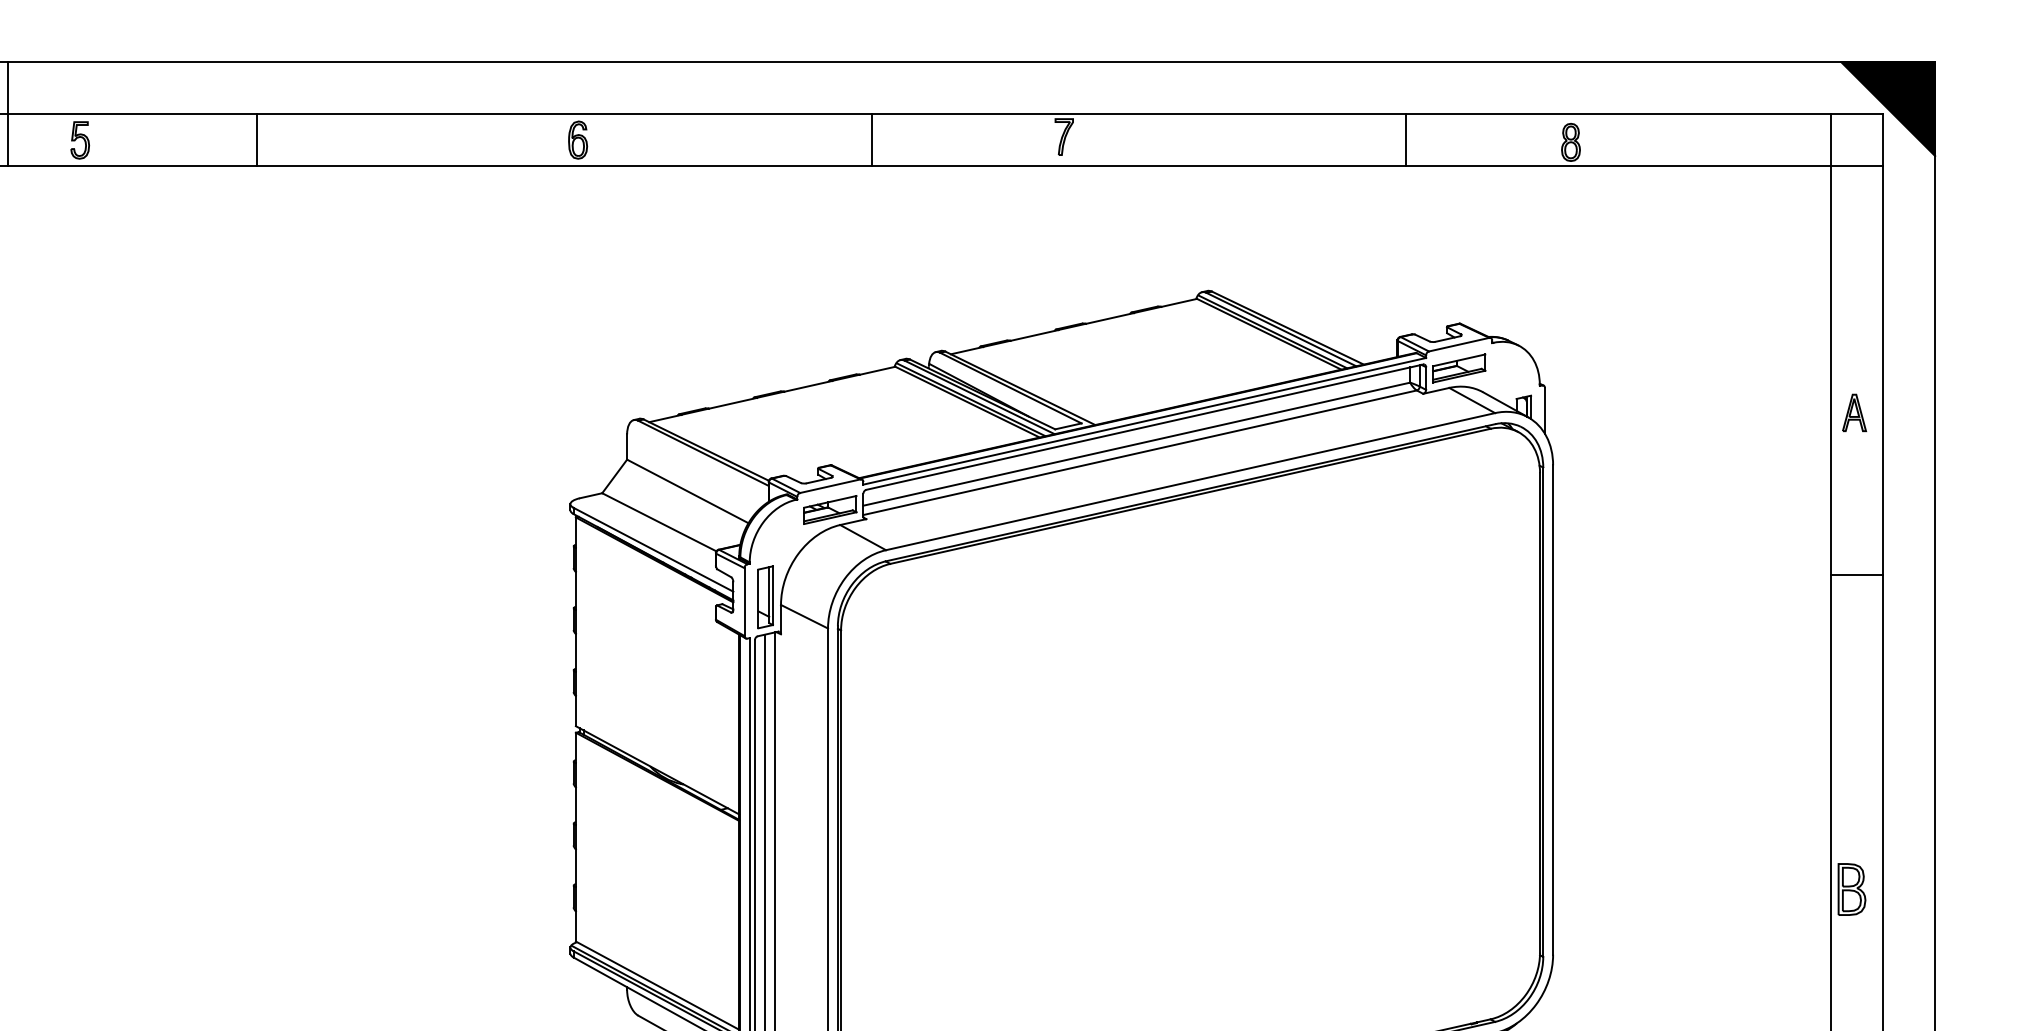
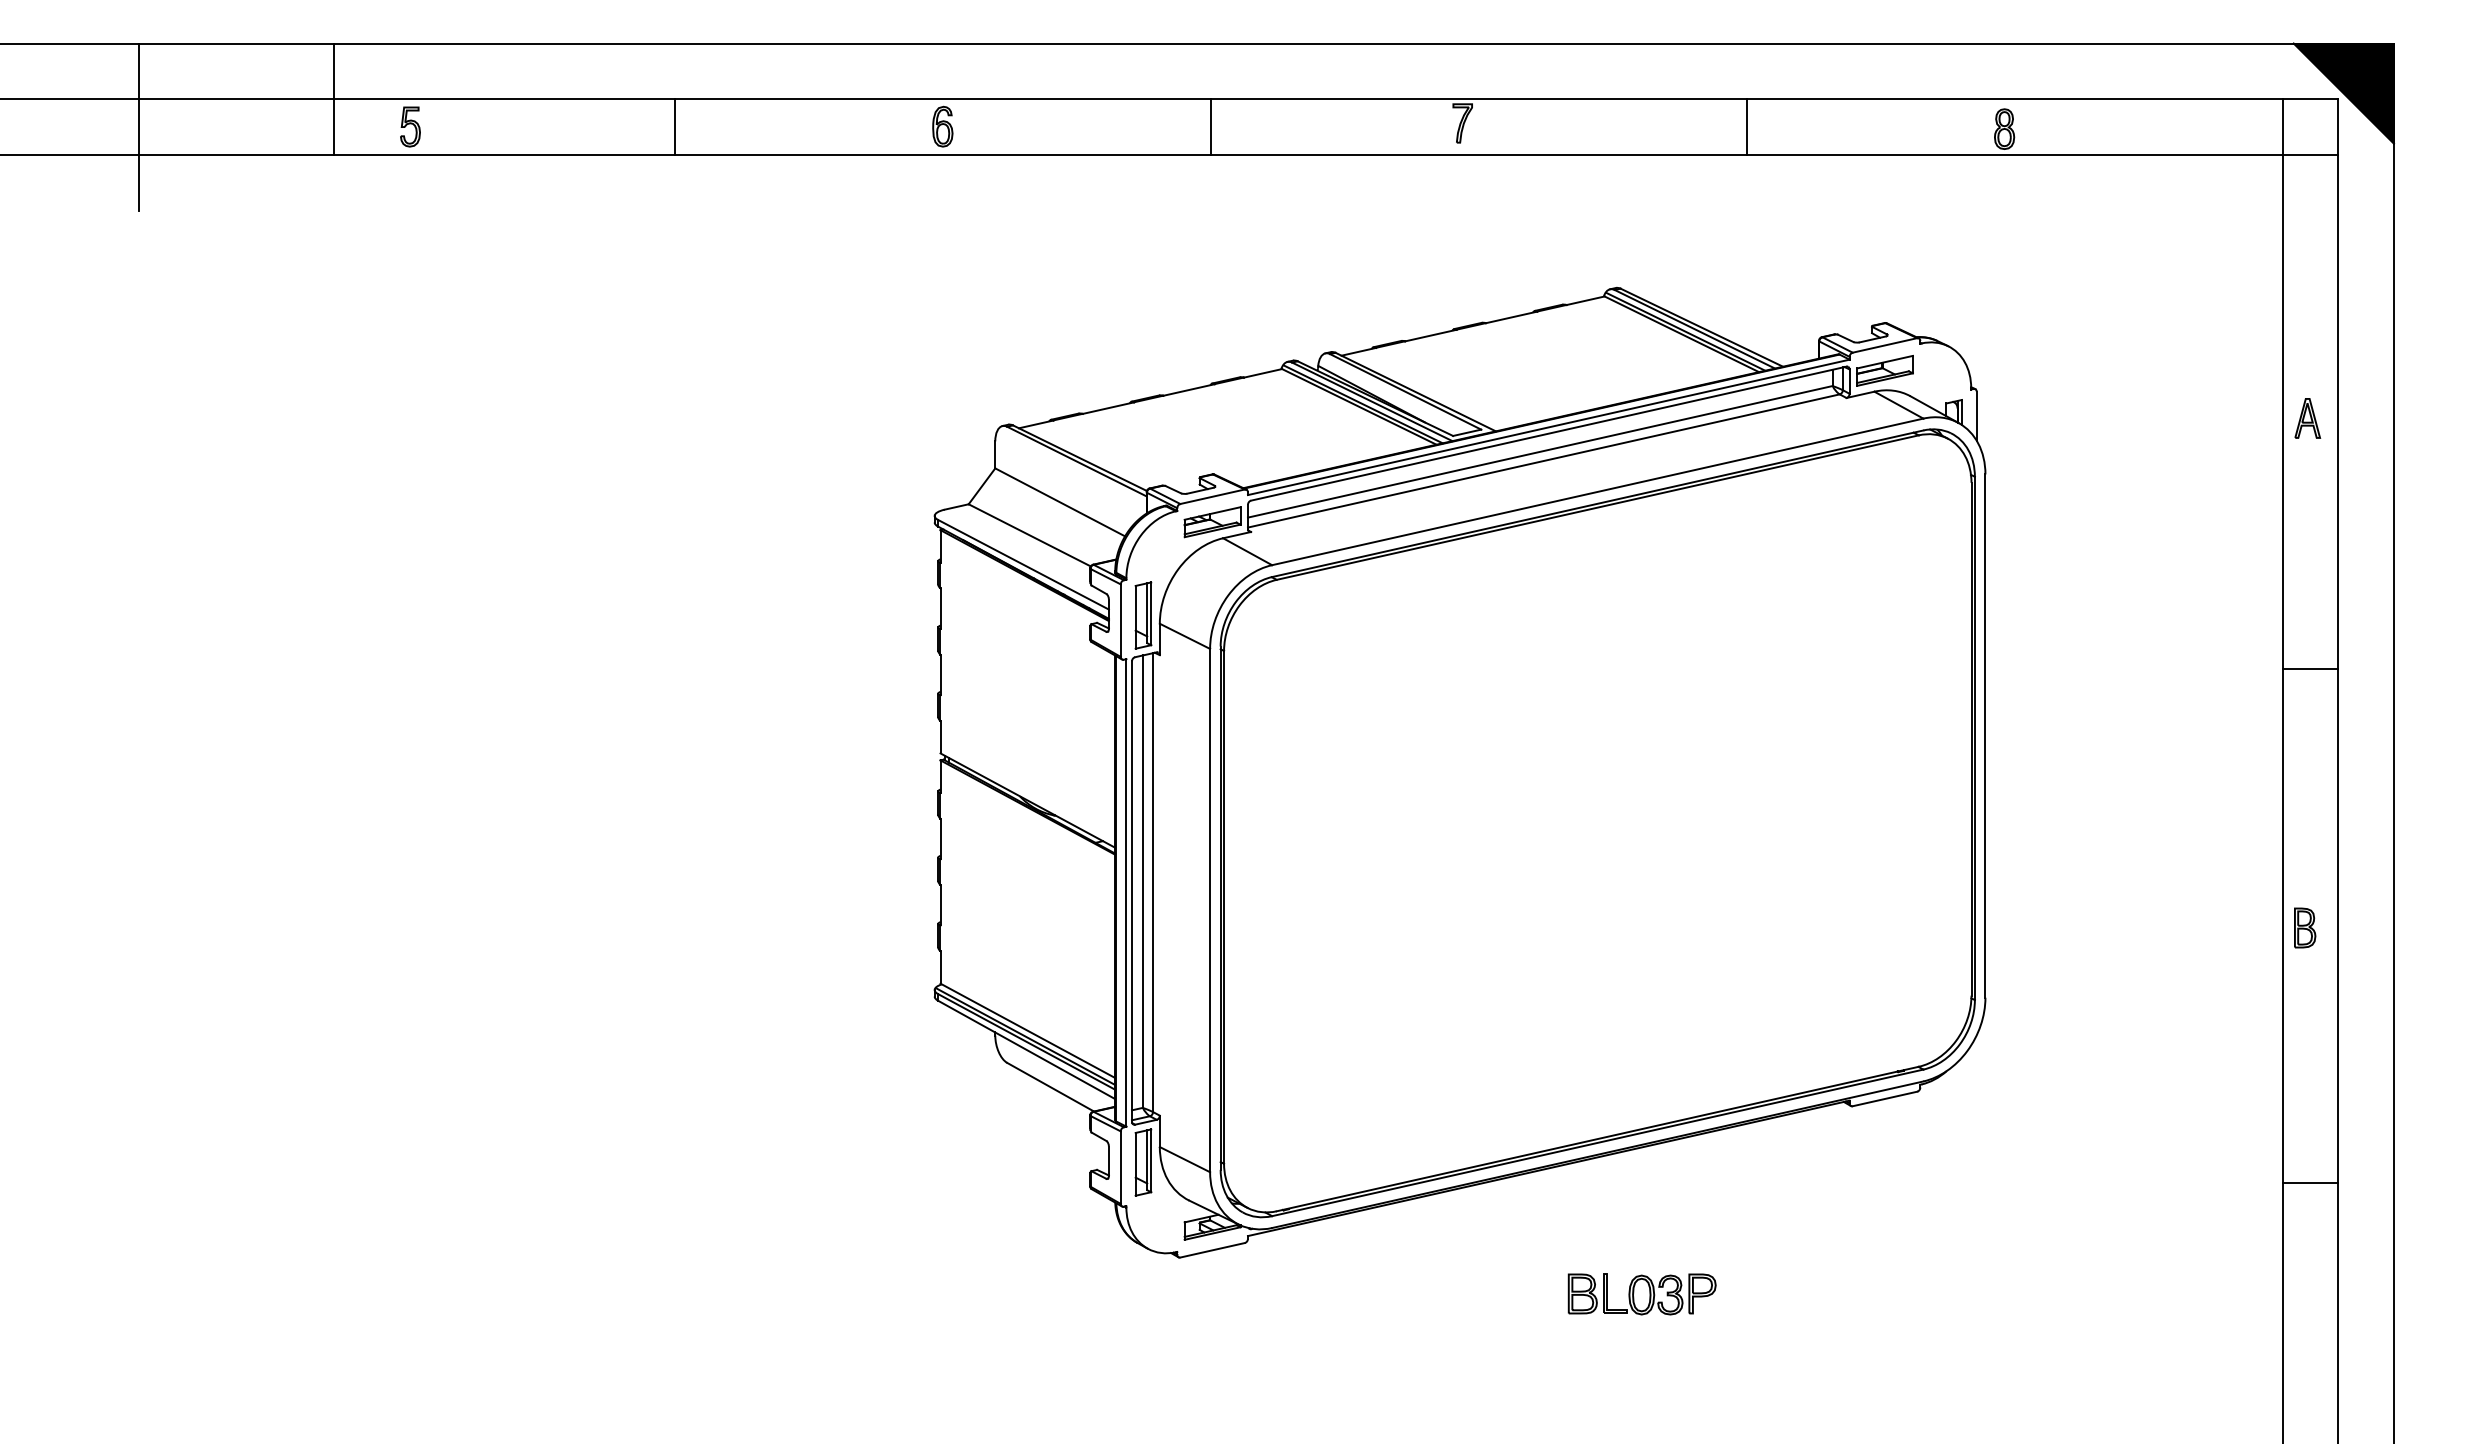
line: (256, 139) -> (674, 126), moved
line: (872, 139) -> (1210, 126), moved
line: (1406, 139) -> (1746, 126), moved
line: (1857, 575) -> (2310, 669), moved
part: (1852, 889) -> (2305, 927), size x0.71

